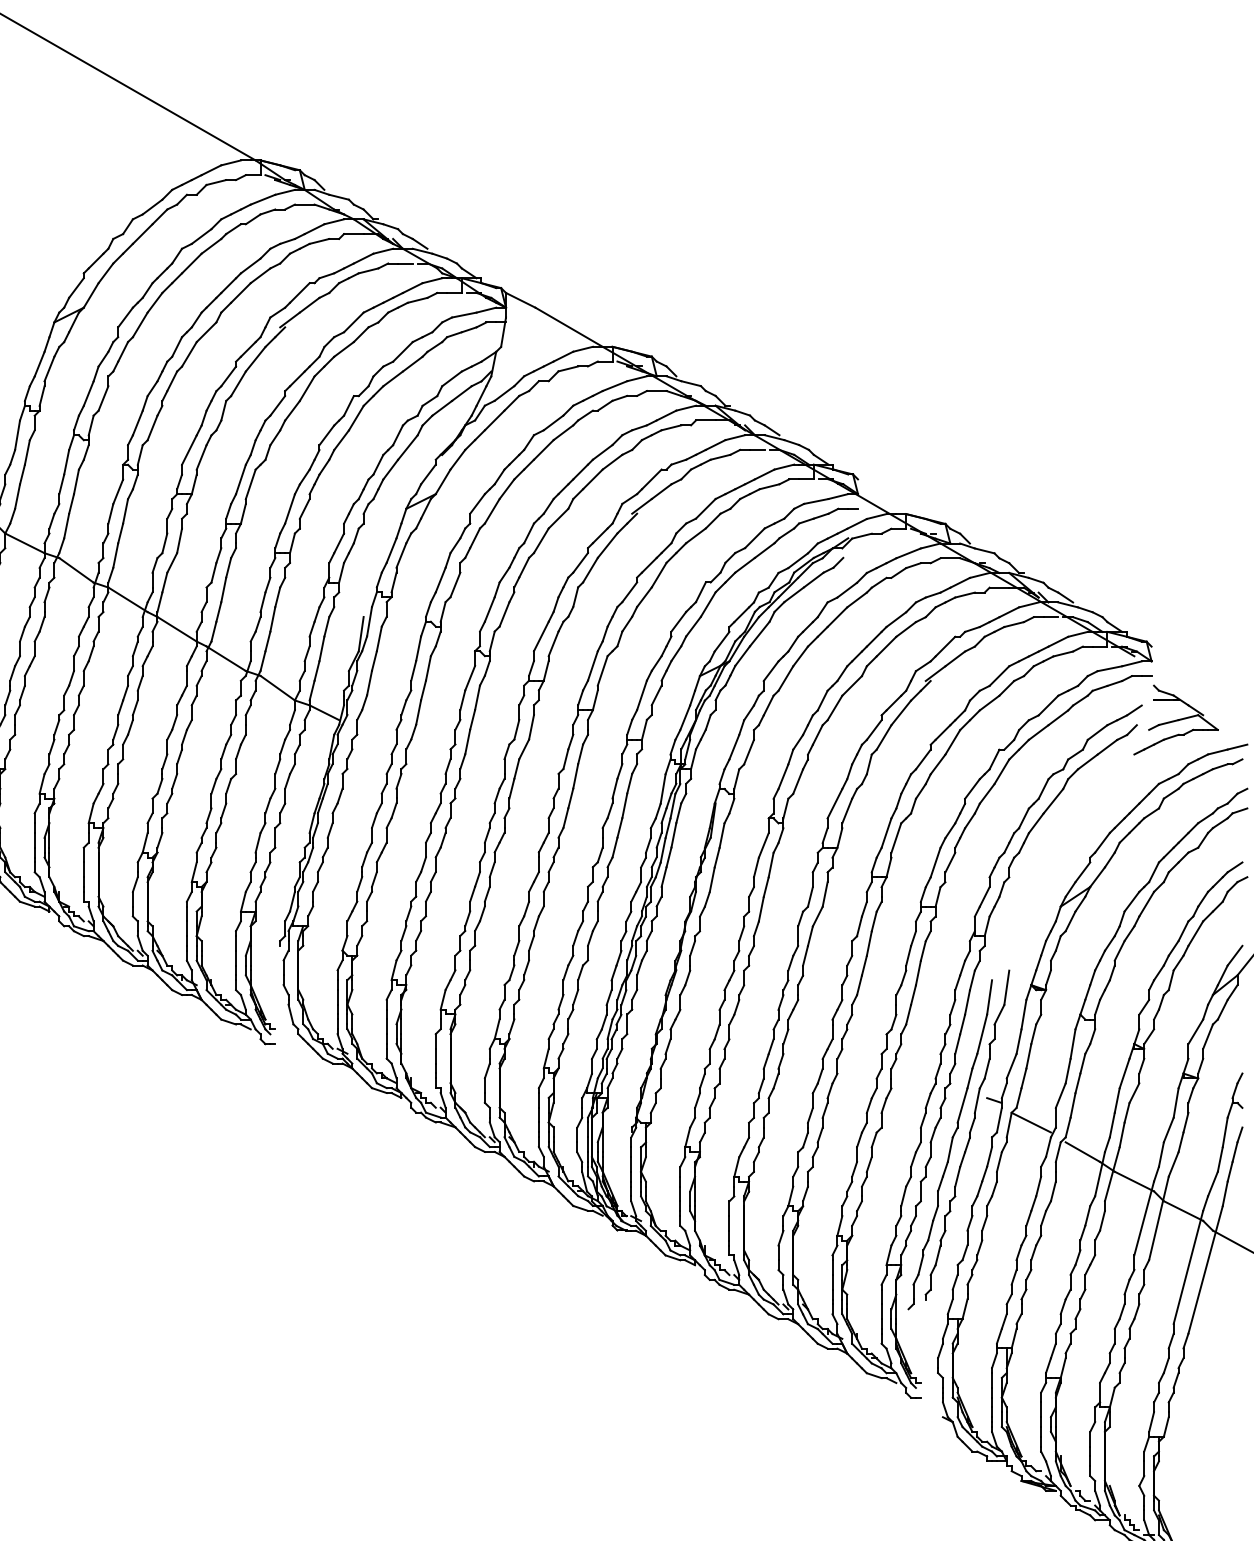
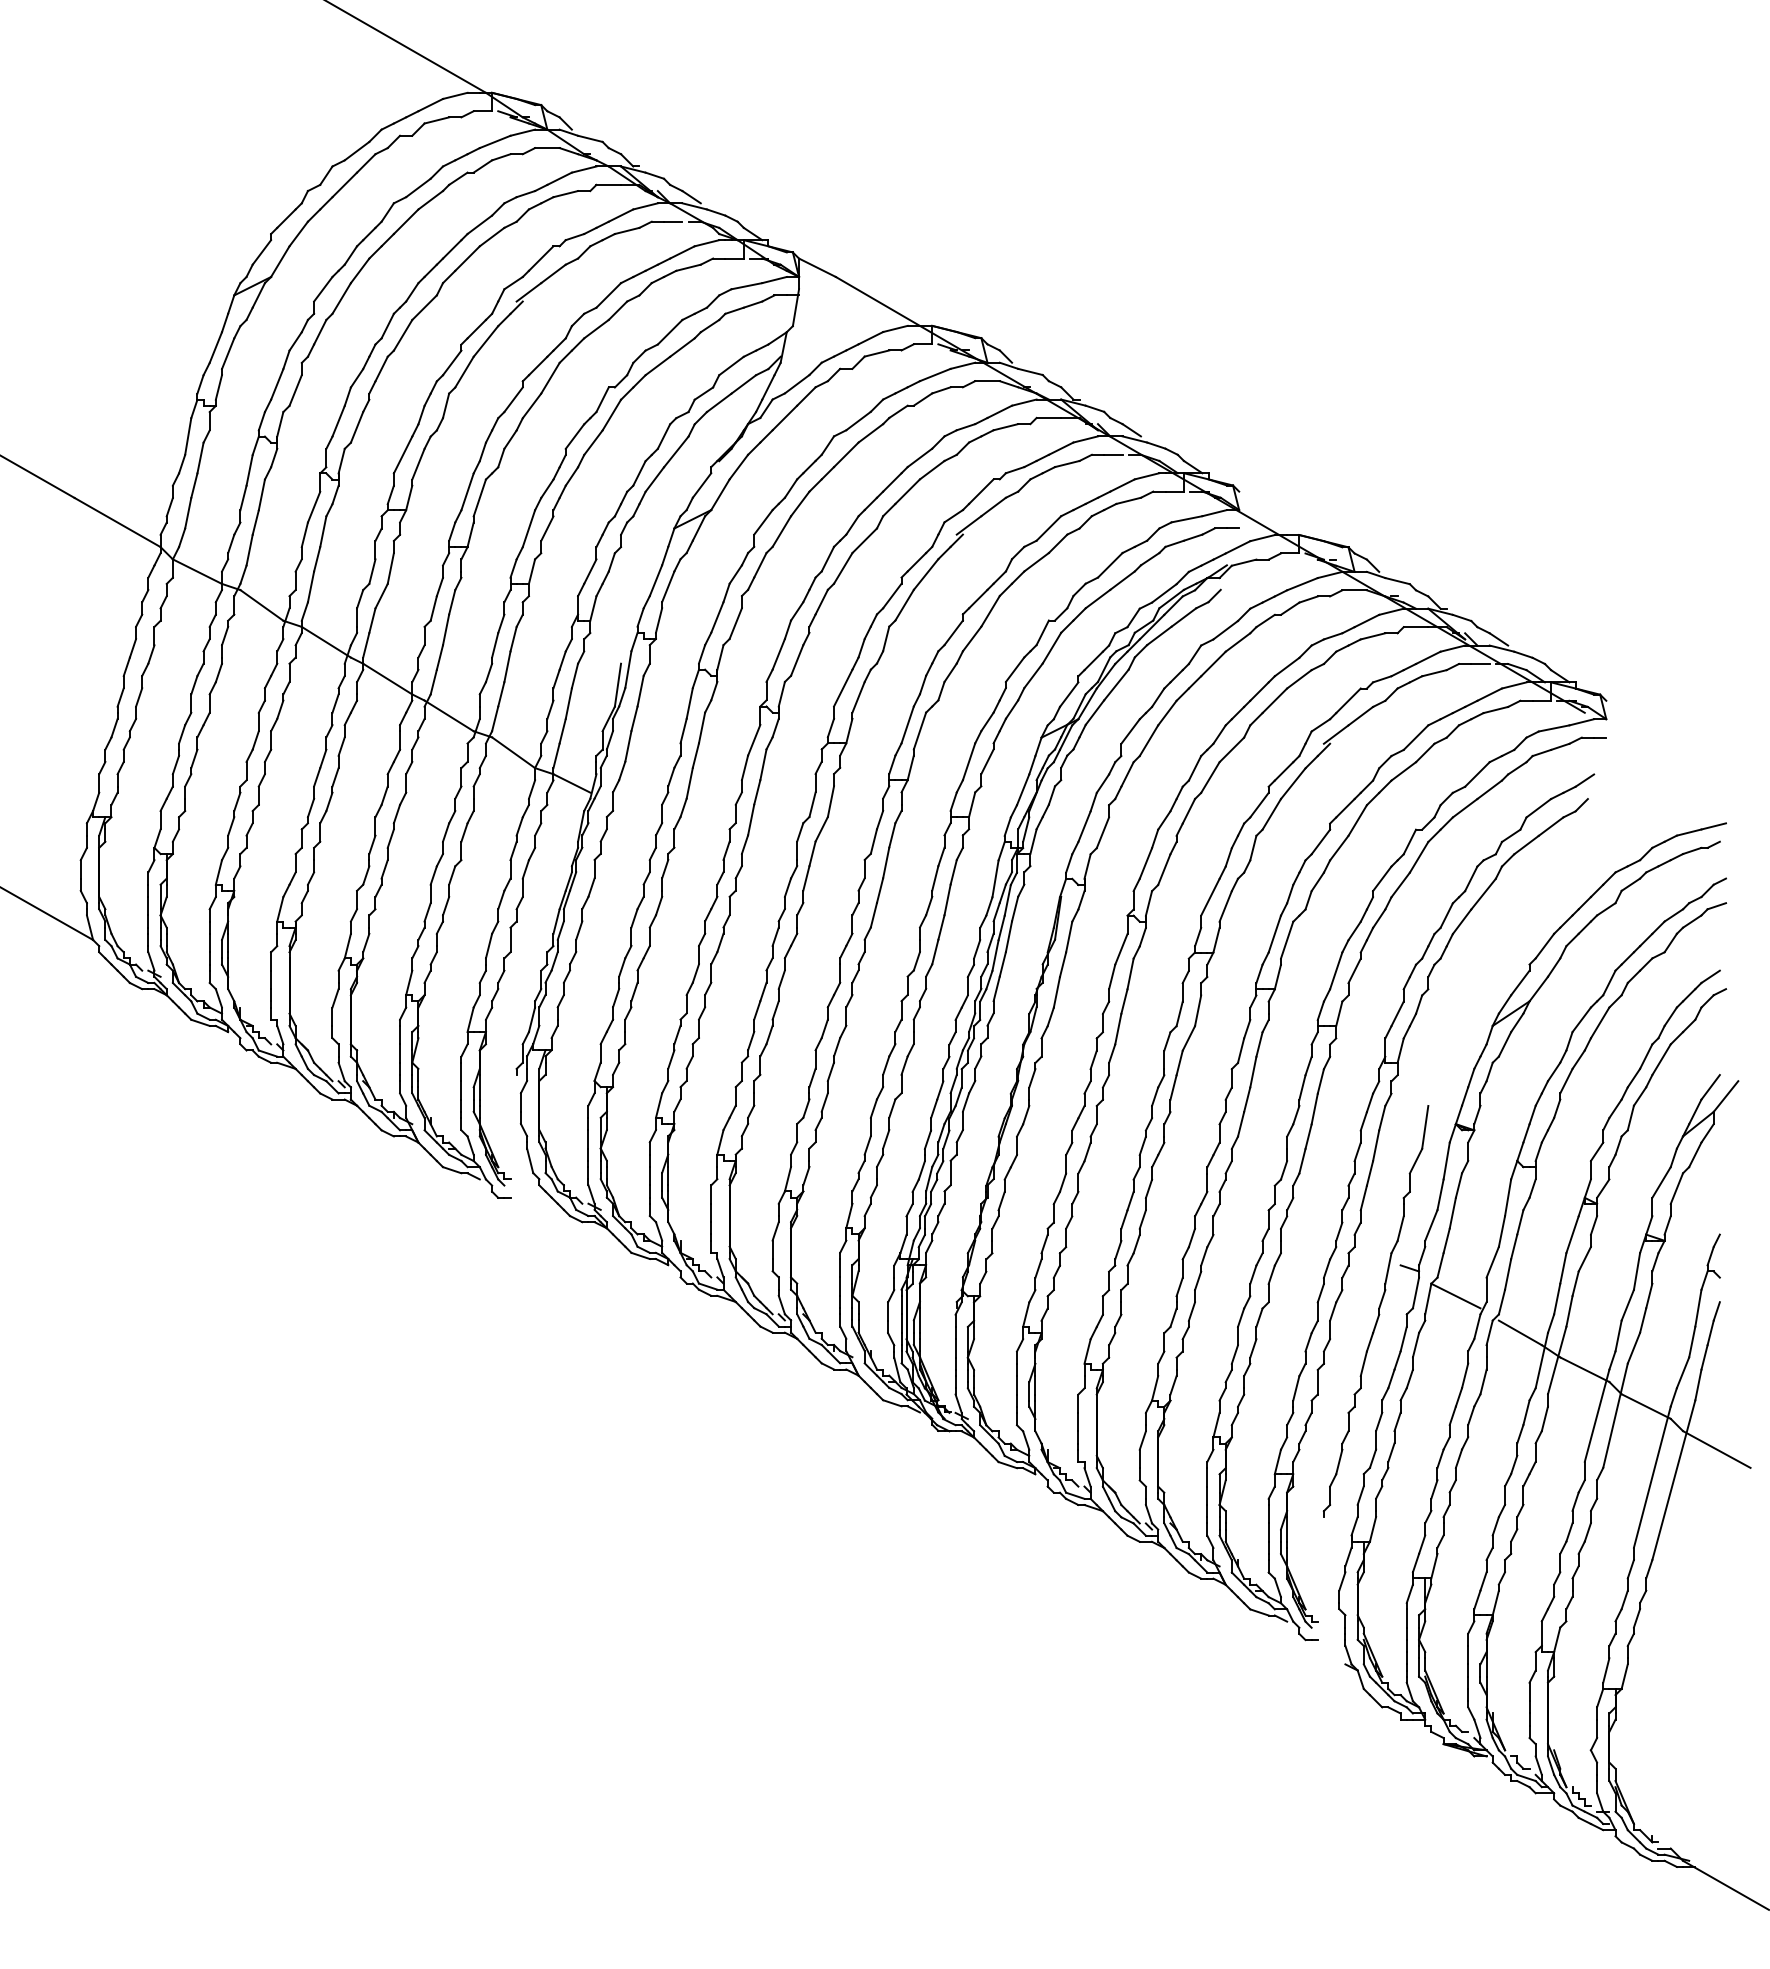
part: (1175, 719) -> (1636, 792), removed
part: (950, 1144) -> (1354, 1323), removed

